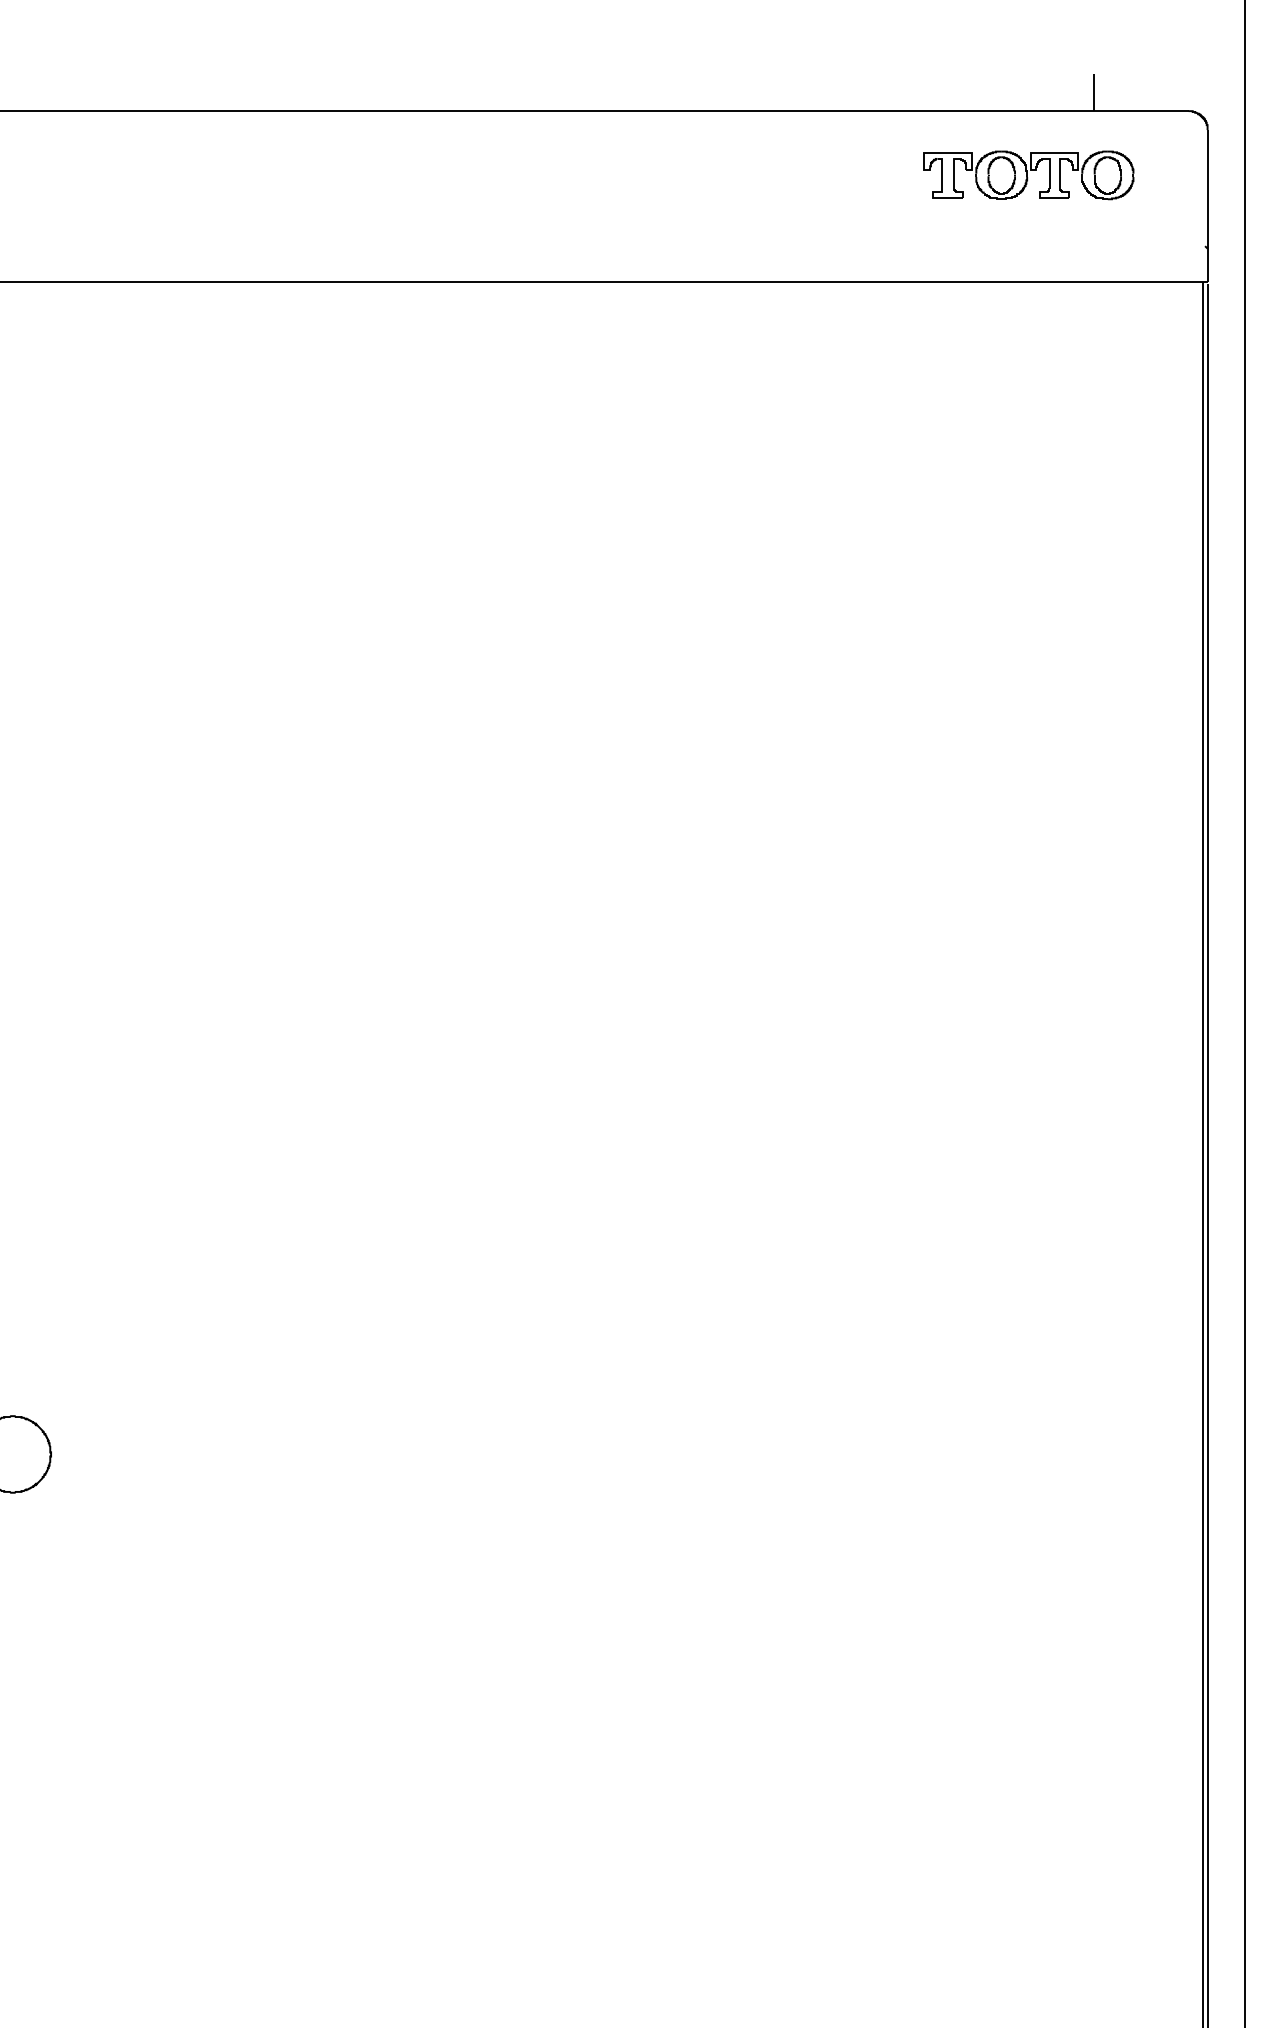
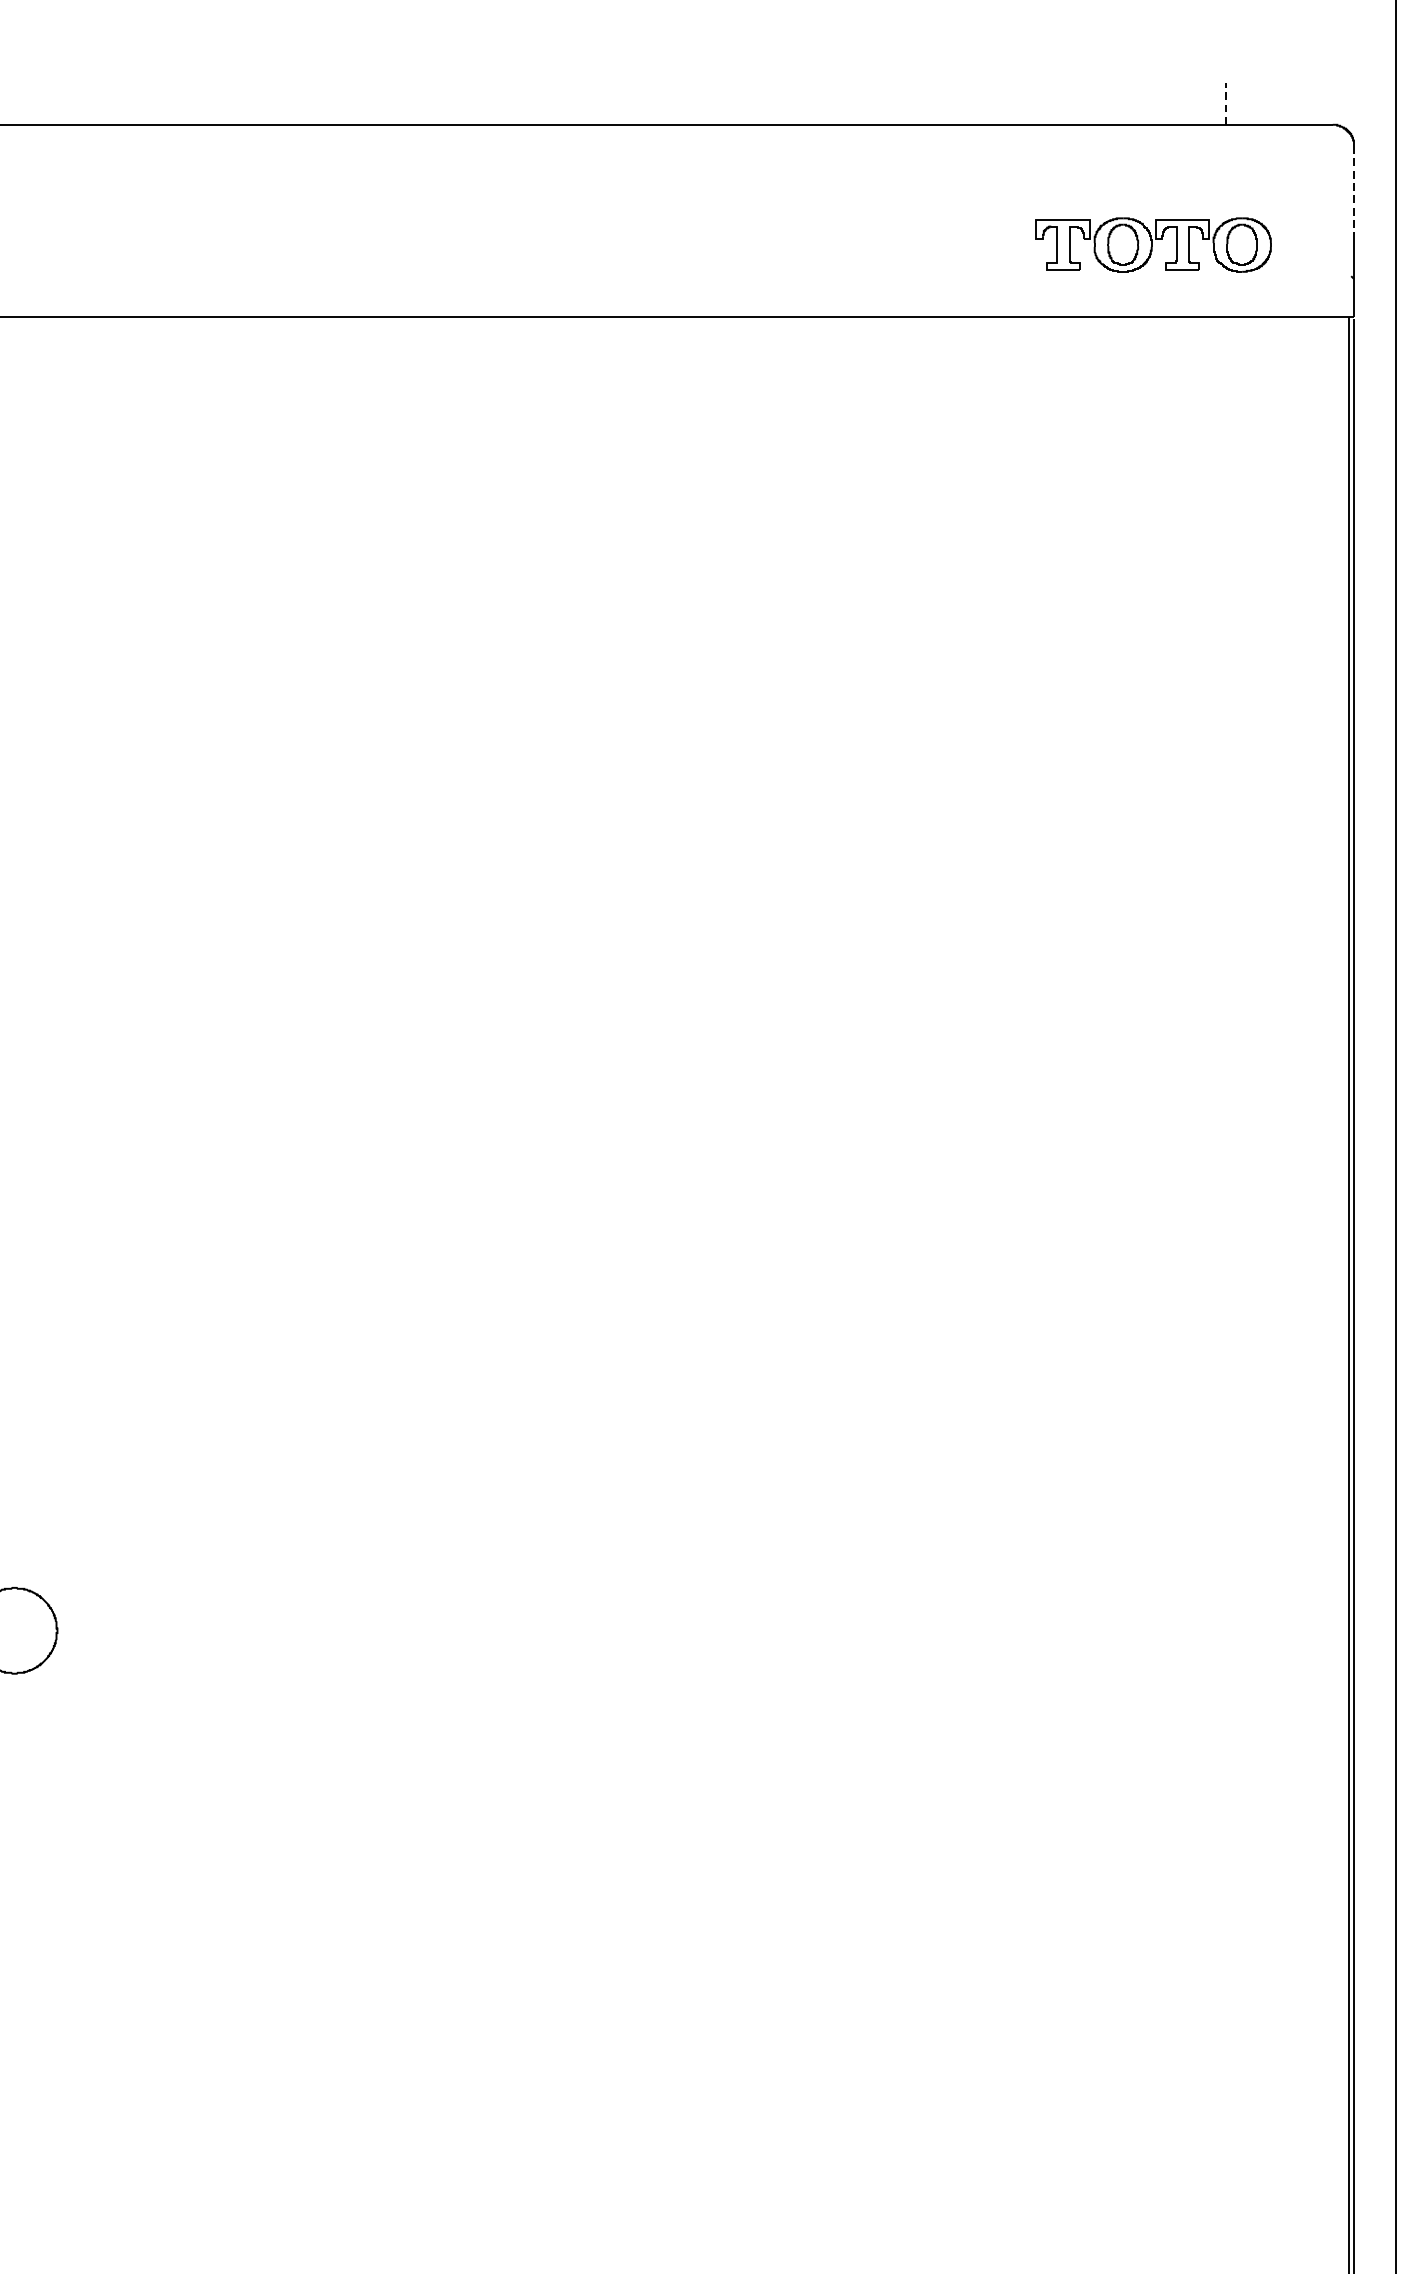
line: (1093, 92) -> (1226, 103), solid -> dashed
line: (1207, 170) -> (1353, 191), solid -> dashed
part: (1028, 175) -> (1153, 245), moved

